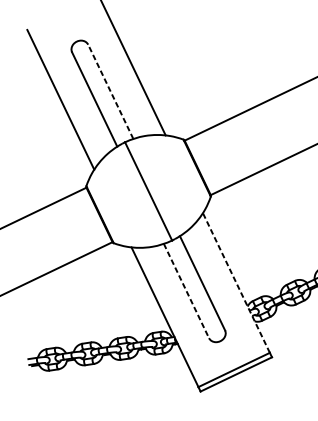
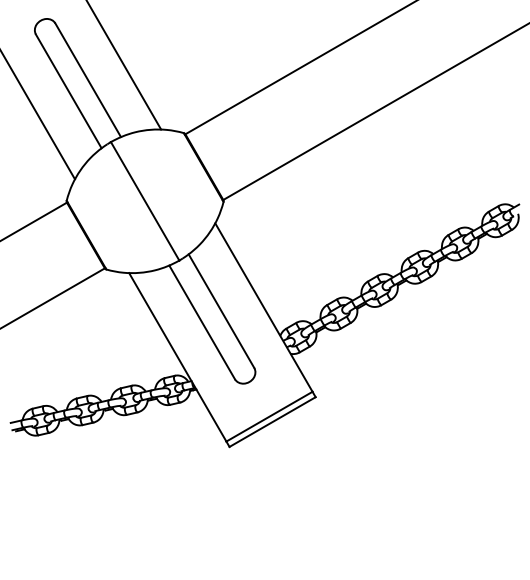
line: (111, 92) -> (88, 80), dashed -> solid
line: (236, 282) -> (263, 307), dashed -> solid
line: (186, 291) -> (202, 322), dashed -> solid

